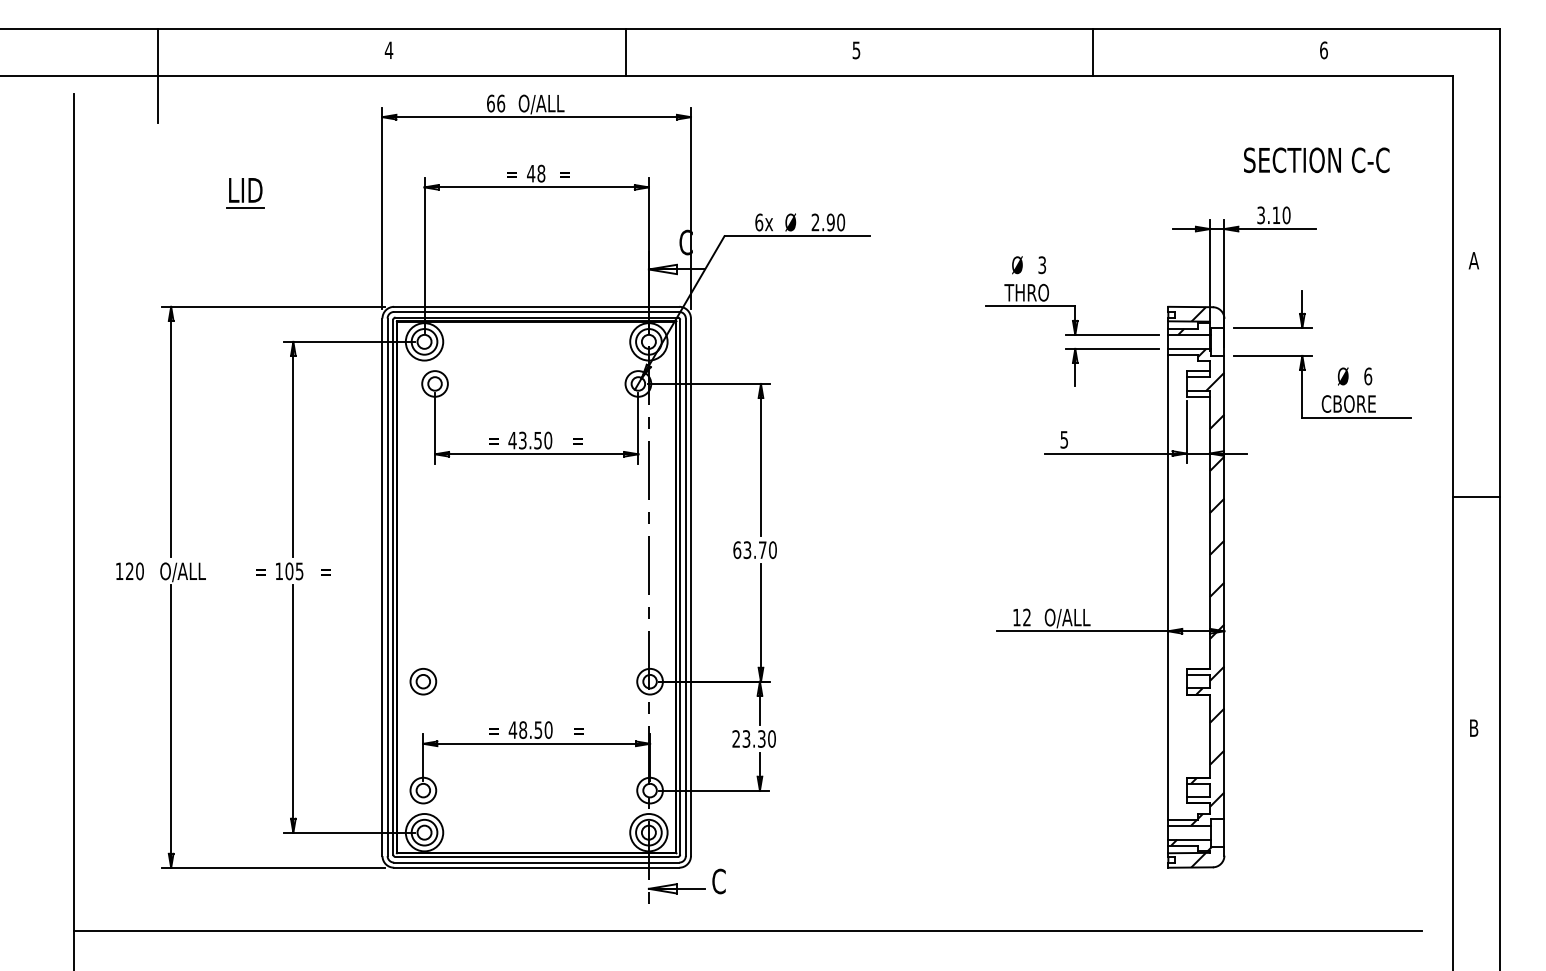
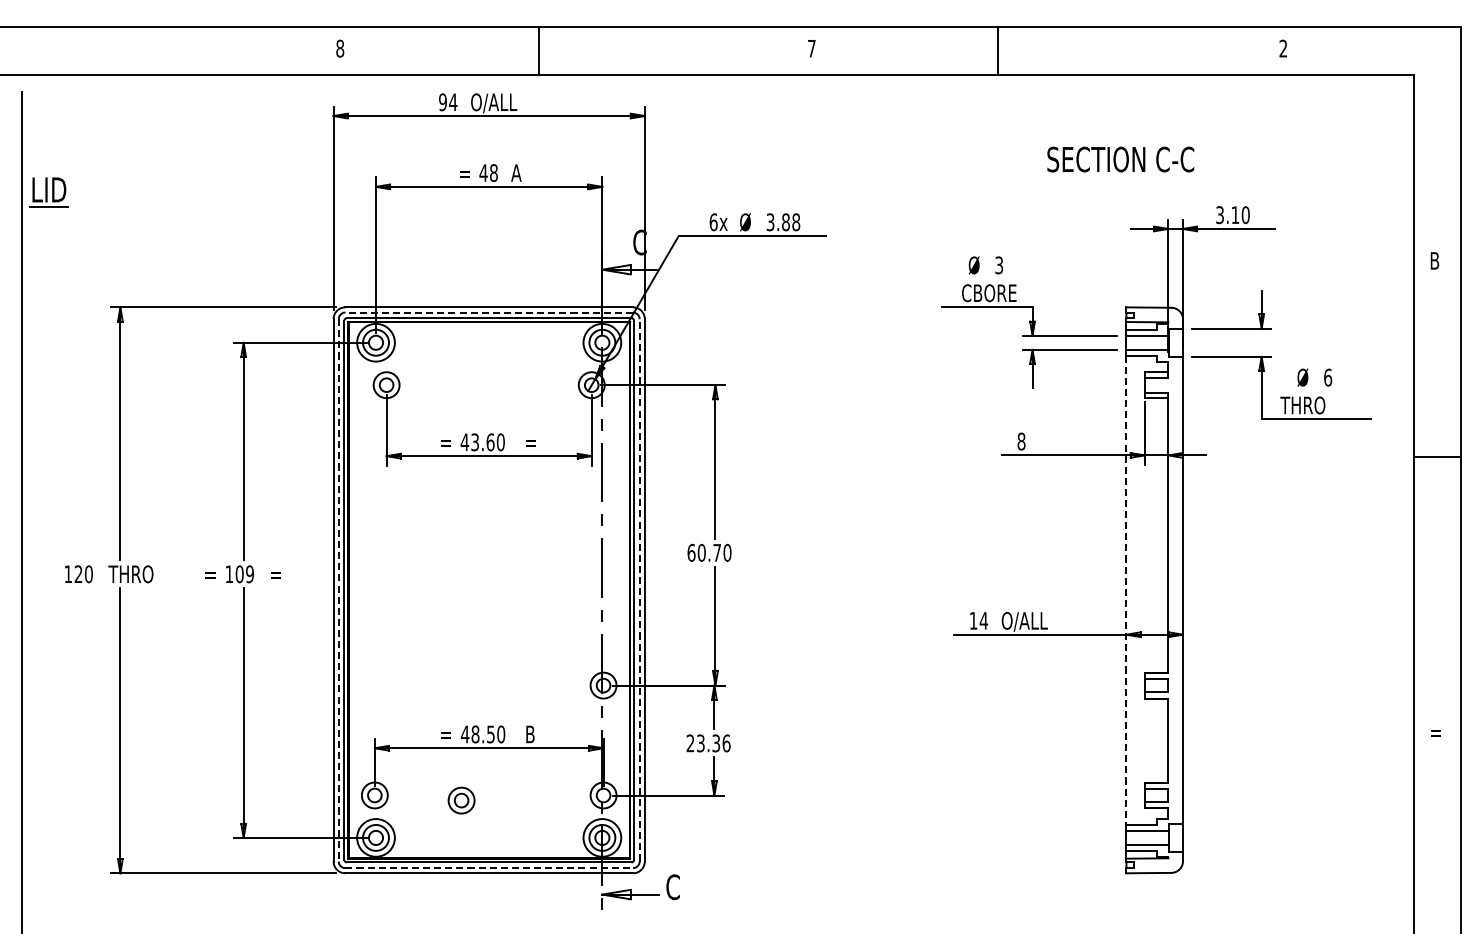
text: (388, 50) -> (339, 48), 4 -> 8
text: (856, 50) -> (811, 48), 5 -> 7
text: (1323, 50) -> (1282, 48), 6 -> 2
line: (625, 52) -> (539, 50), moved
line: (1092, 52) -> (997, 50), moved
line: (158, 75) -> (107, 74), removed
text: (495, 103) -> (447, 102), 66 -> 94
text: (1316, 160) -> (1120, 159), moved
text: (563, 173) -> (516, 172), = -> A
part: (245, 193) -> (49, 193), moved
text: (828, 222) -> (783, 222), 2.90 -> 3.88
text: (1473, 260) -> (1434, 260), A -> B
text: (1031, 292) -> (988, 292), THRO -> CBORE
line: (536, 311) -> (488, 312), solid -> dashed
hatch: (1191, 320) -> (1149, 321), removed
text: (1347, 403) -> (1307, 404), CBORE -> THRO
text: (1064, 439) -> (1021, 441), 5 -> 8
text: (538, 440) -> (490, 442), 43.50 -> 43.60
line: (1475, 496) -> (1436, 456), moved
text: (747, 550) -> (701, 553), 63.70 -> 60.70
text: (299, 570) -> (249, 573), 105 -> 109
text: (182, 572) -> (131, 575), O/ALL -> THRO
hatch: (1207, 586) -> (1165, 589), removed
line: (387, 587) -> (338, 590), solid -> dashed
line: (685, 587) -> (639, 590), solid -> dashed
line: (1168, 587) -> (1126, 590), solid -> dashed
text: (1026, 617) -> (983, 620), 12 -> 14
part: (423, 681) -> (461, 800), moved
text: (1474, 727) -> (1435, 731), B -> =
text: (578, 729) -> (531, 733), = -> B
text: (772, 738) -> (727, 742), 23.30 -> 23.36
hatch: (1191, 853) -> (1149, 858), removed
line: (536, 862) -> (488, 868), solid -> dashed

